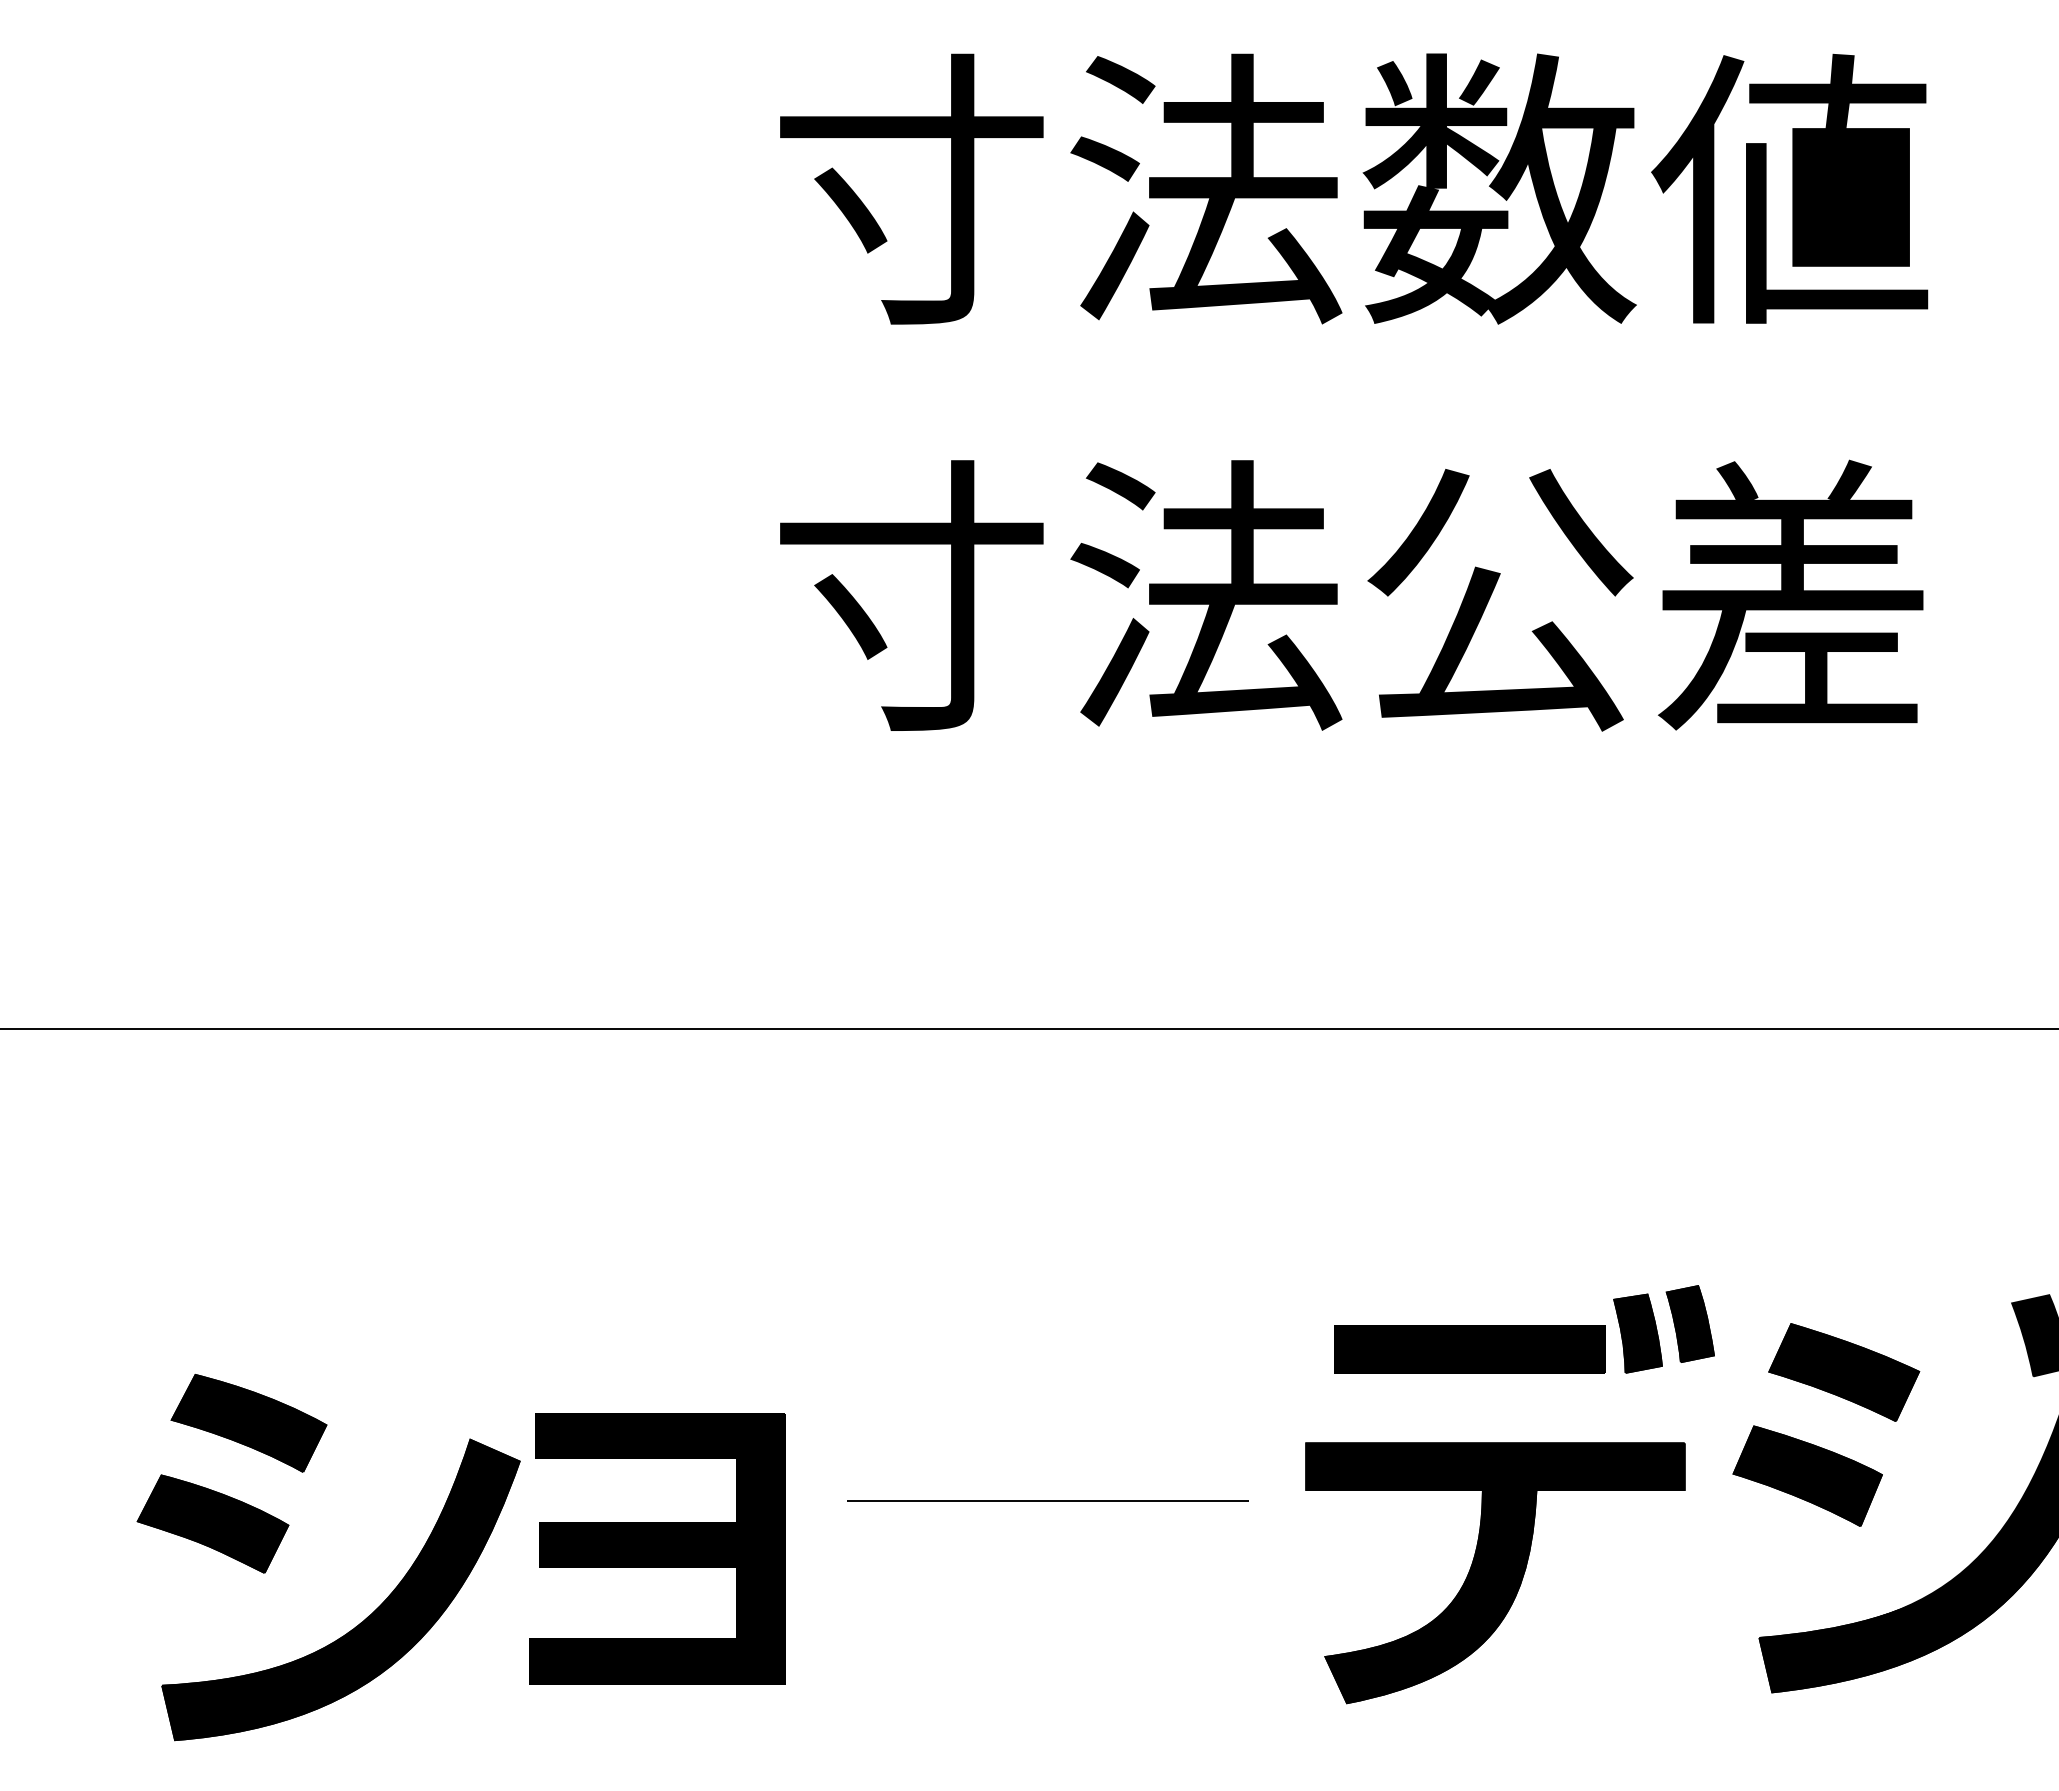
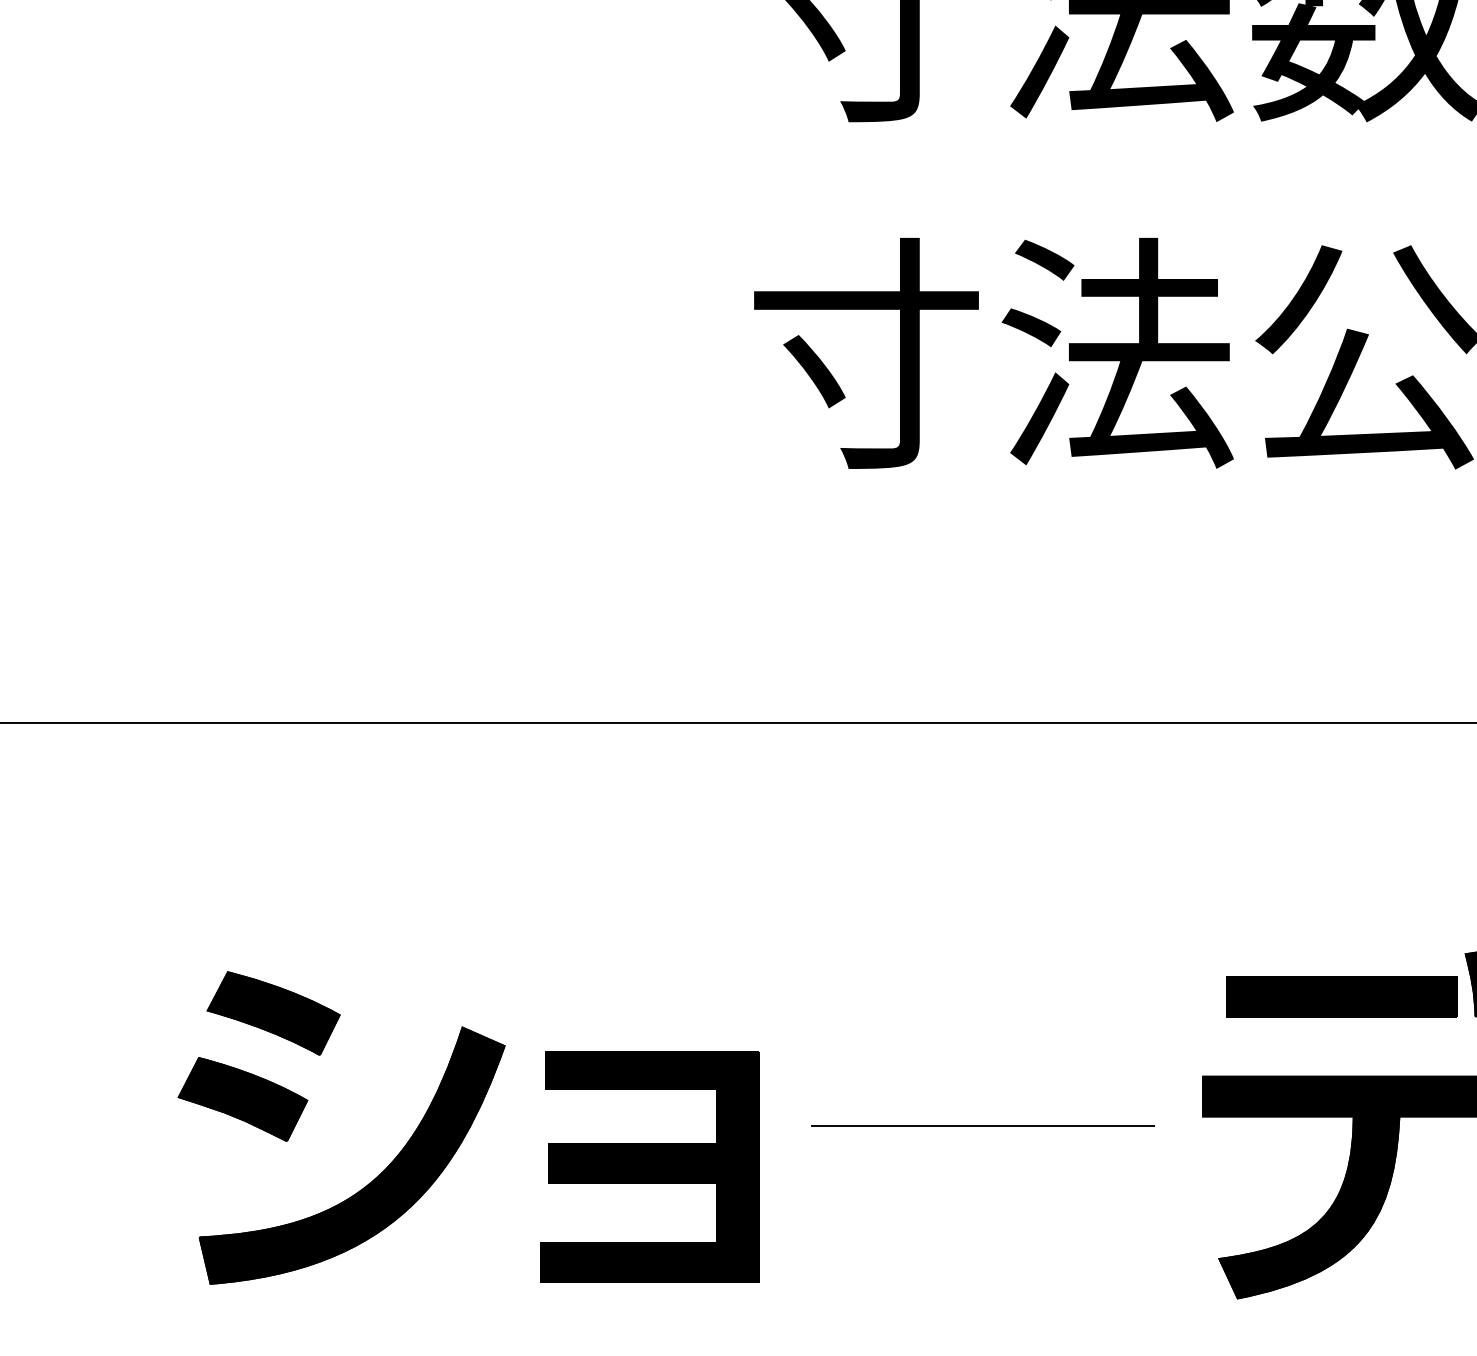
part: (284, 1535) -> (303, 1109), moved

